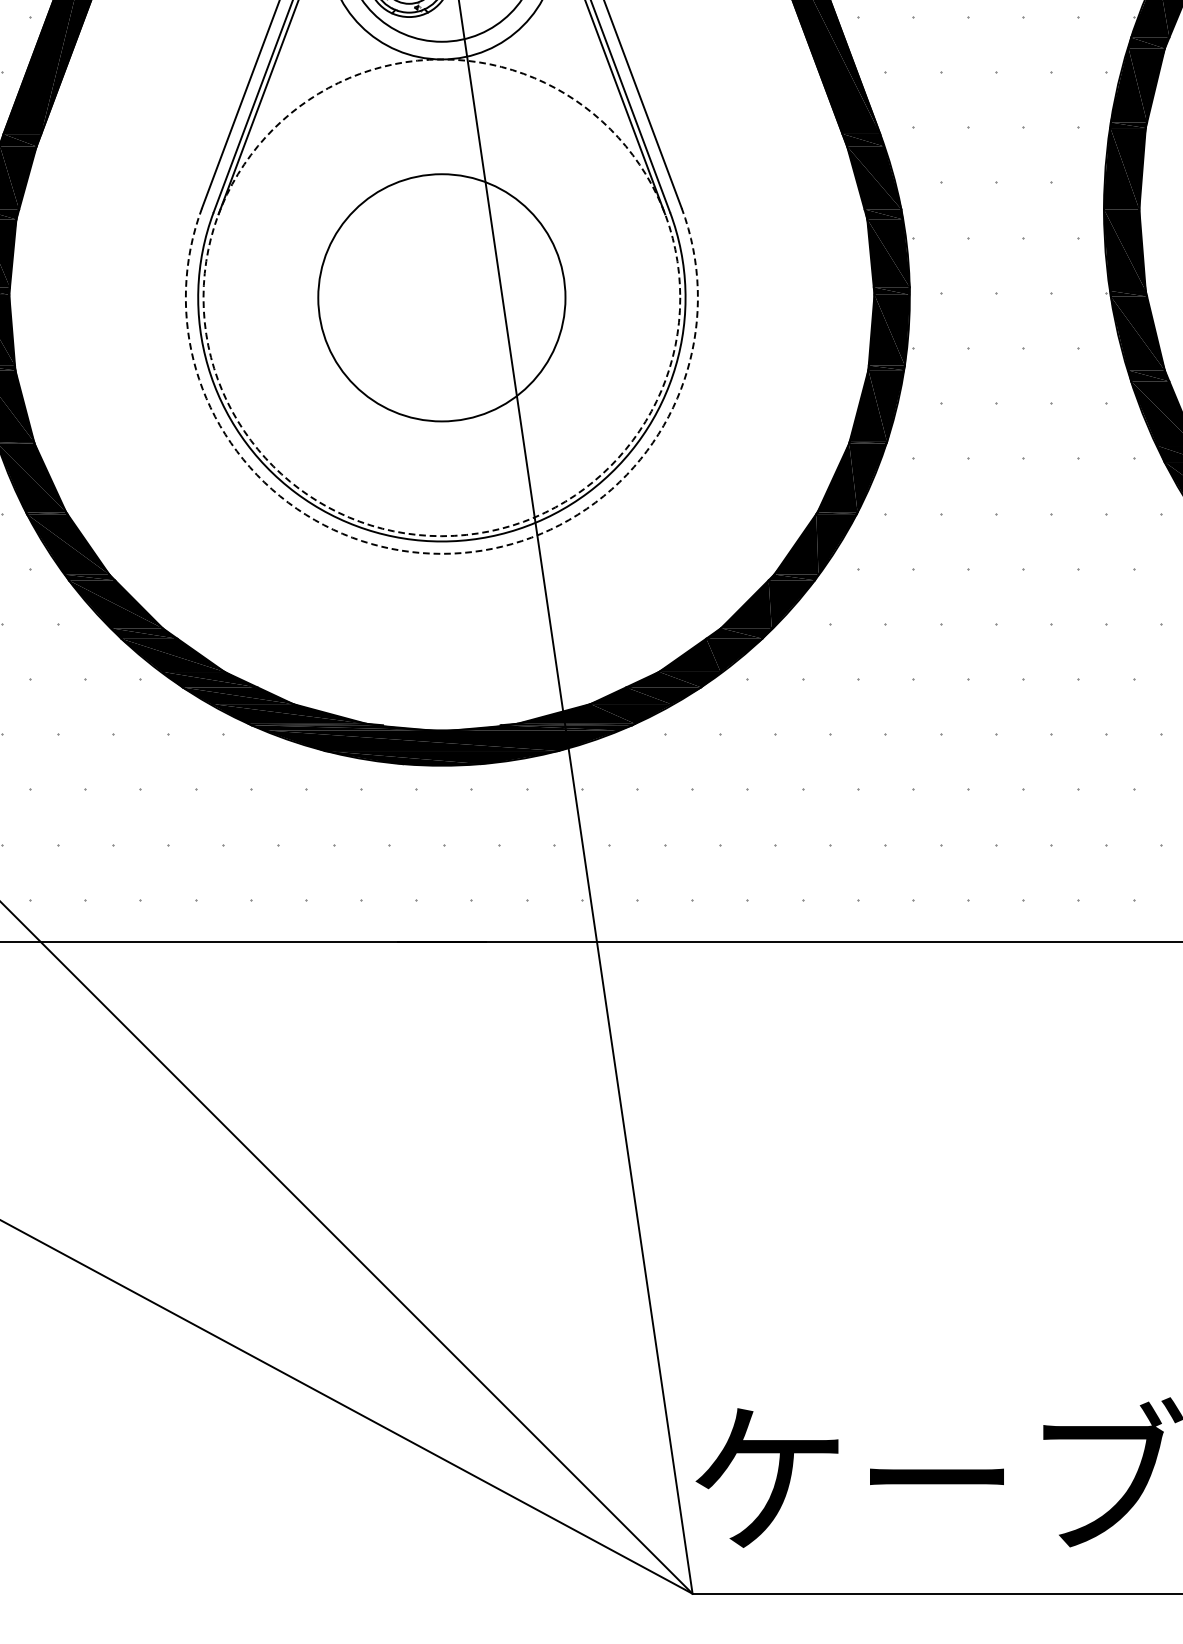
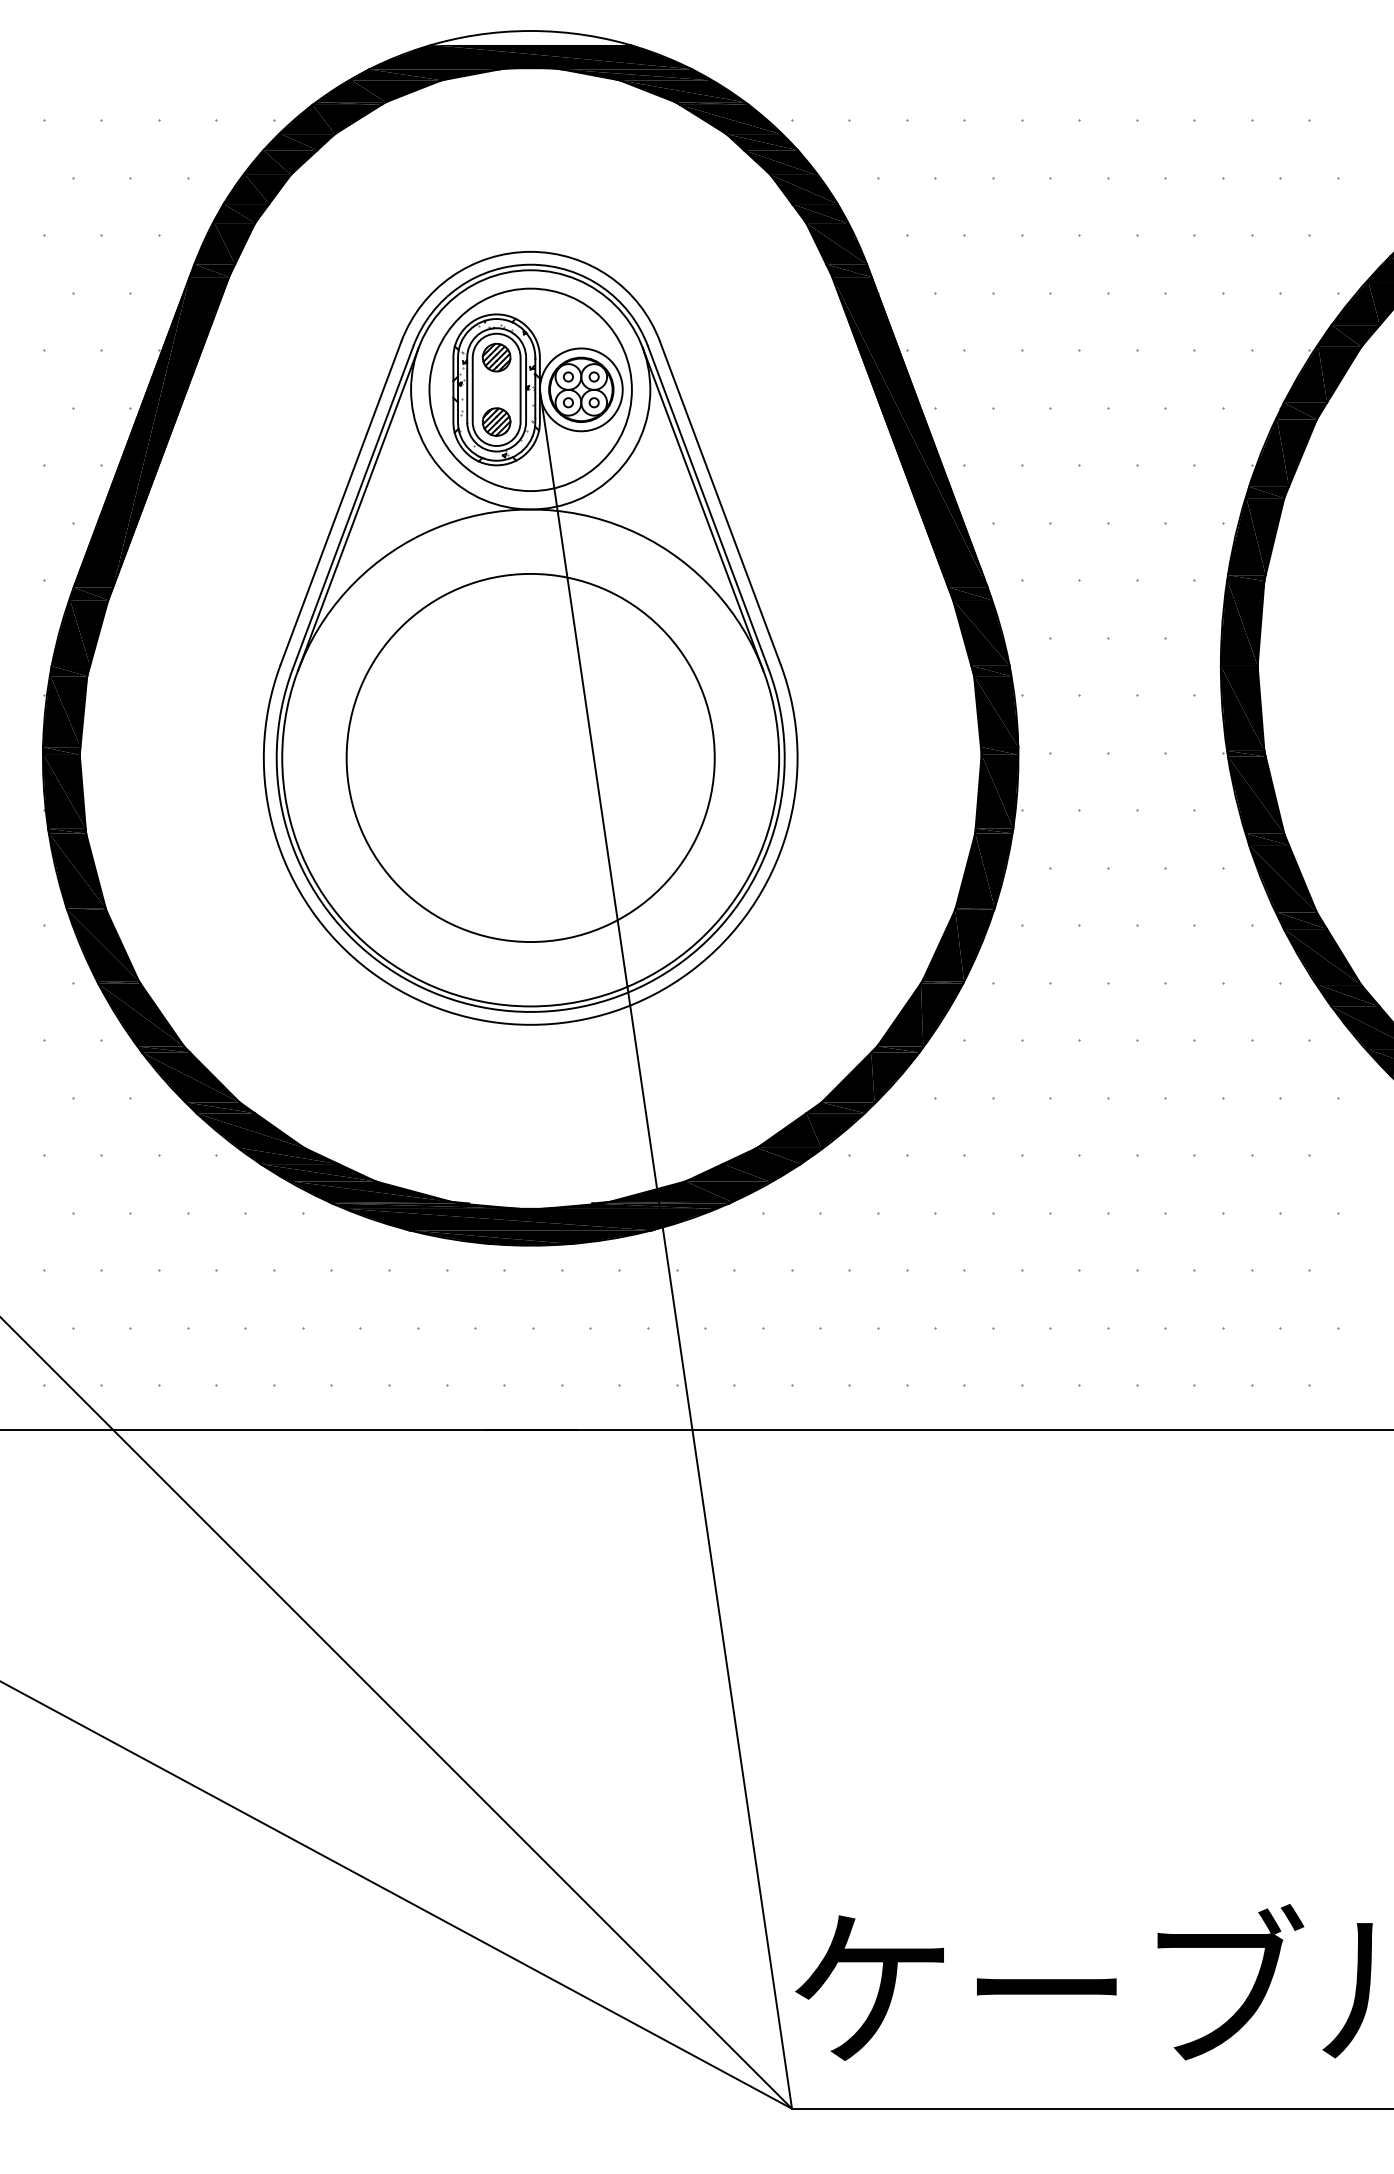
circle: (441, 297) -> (530, 757), dashed -> solid
circle: (441, 297) -> (530, 757), size x1.43
arc: (441, 553) -> (530, 1024), dashed -> solid

